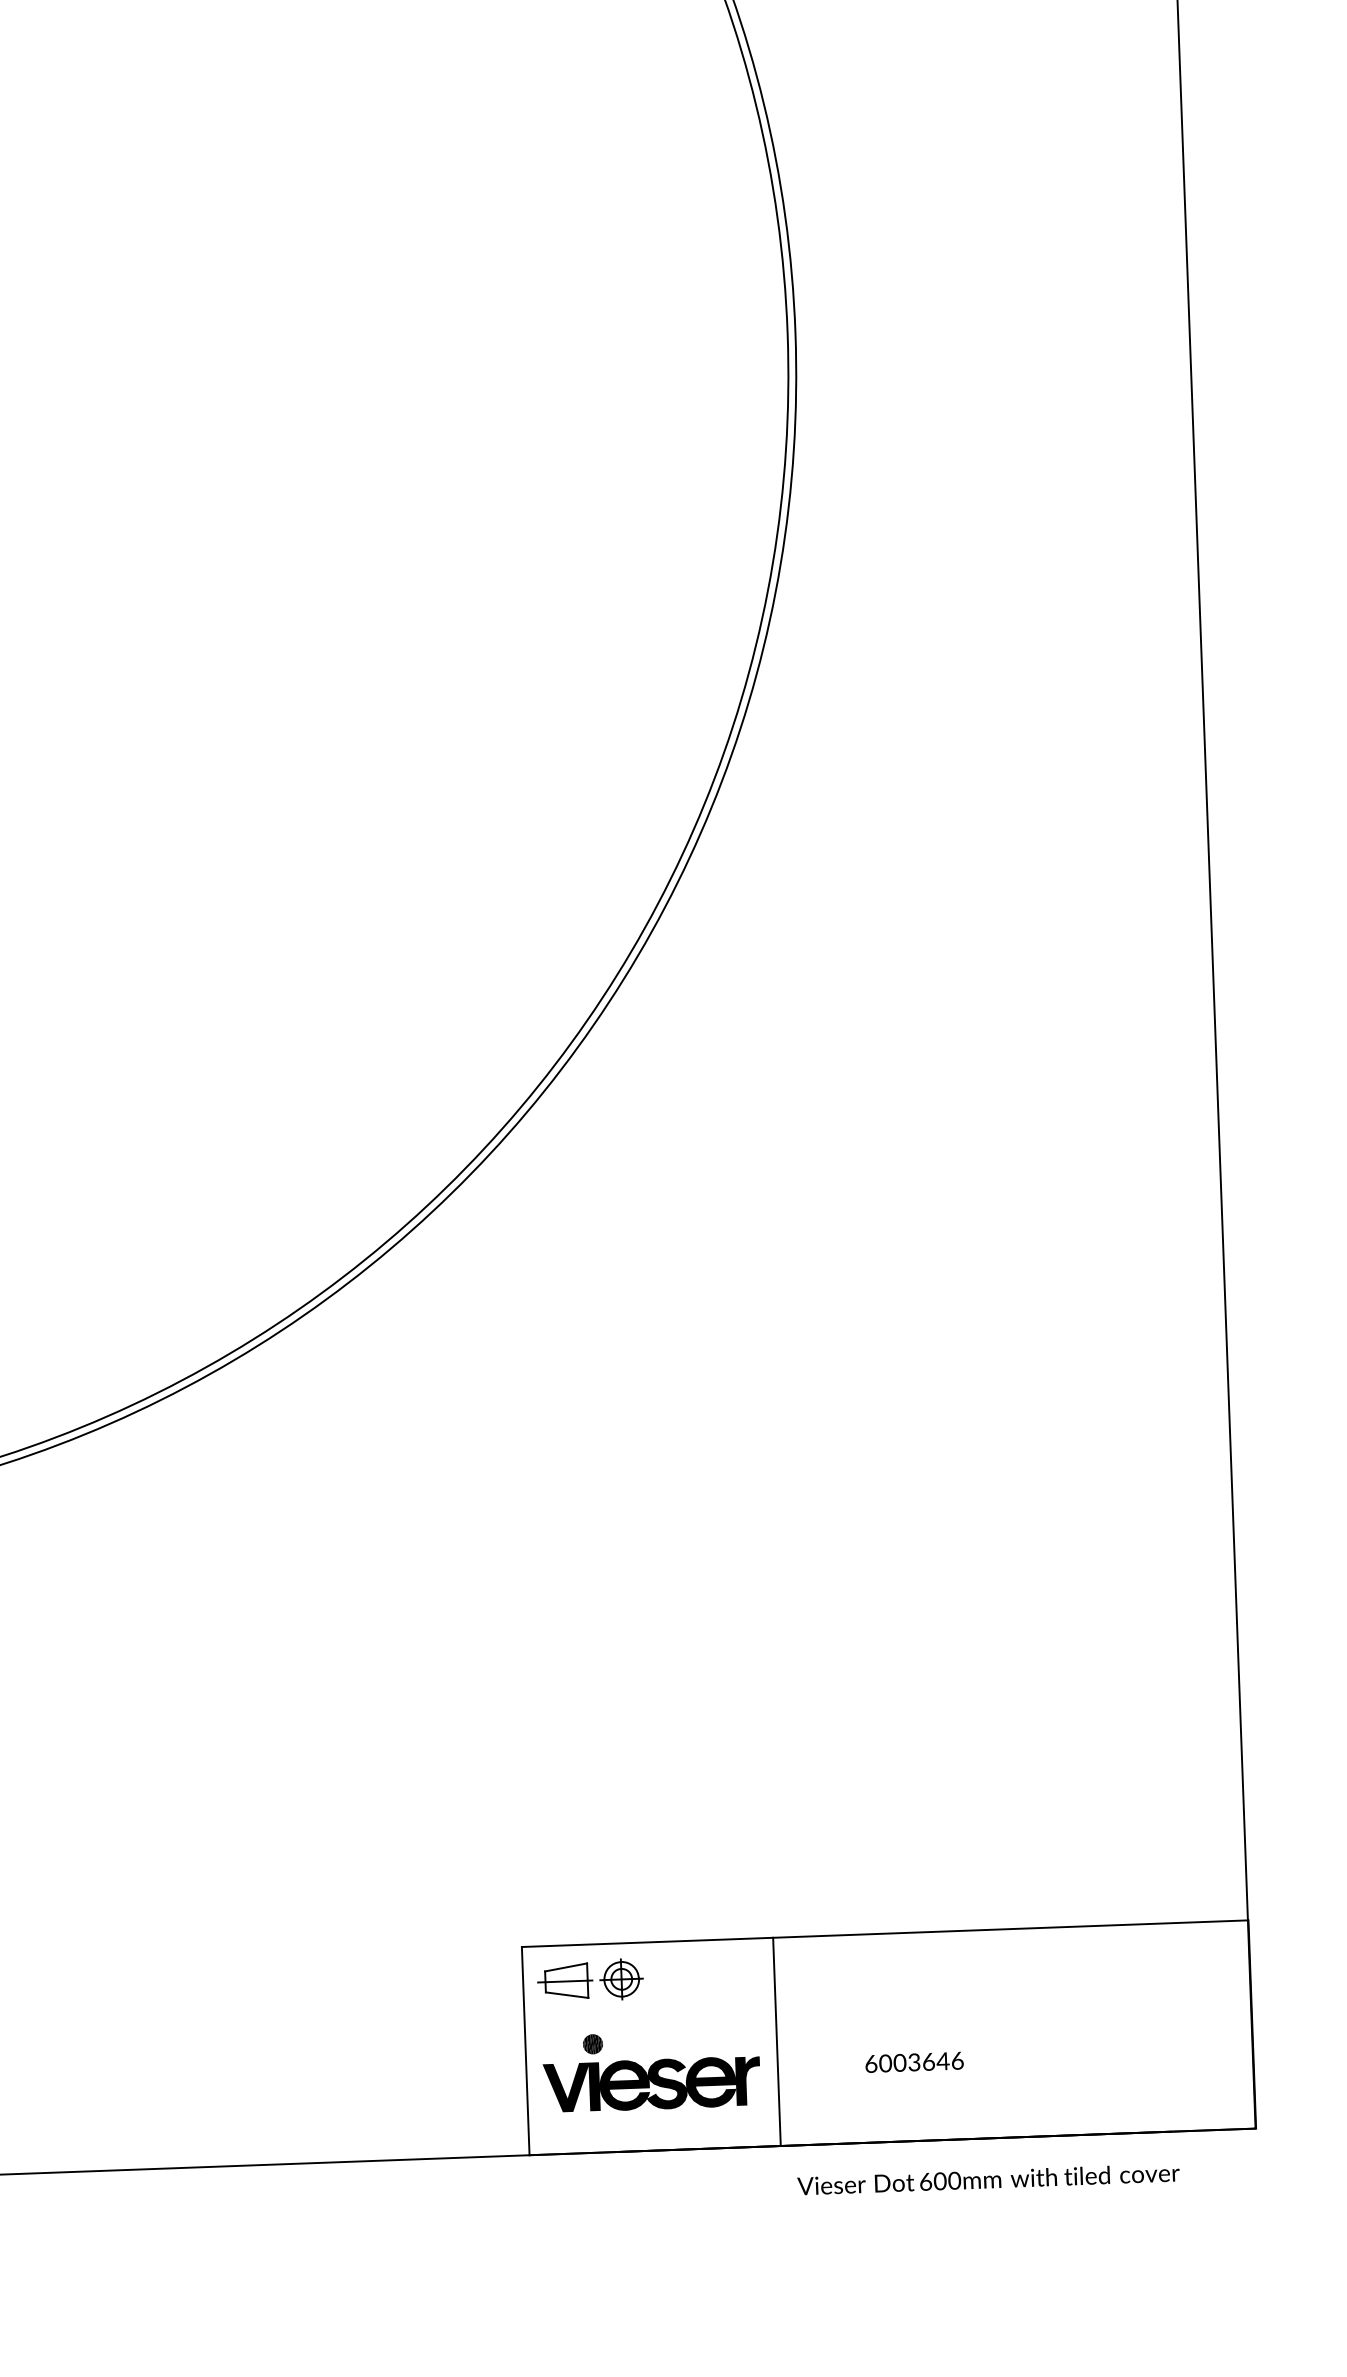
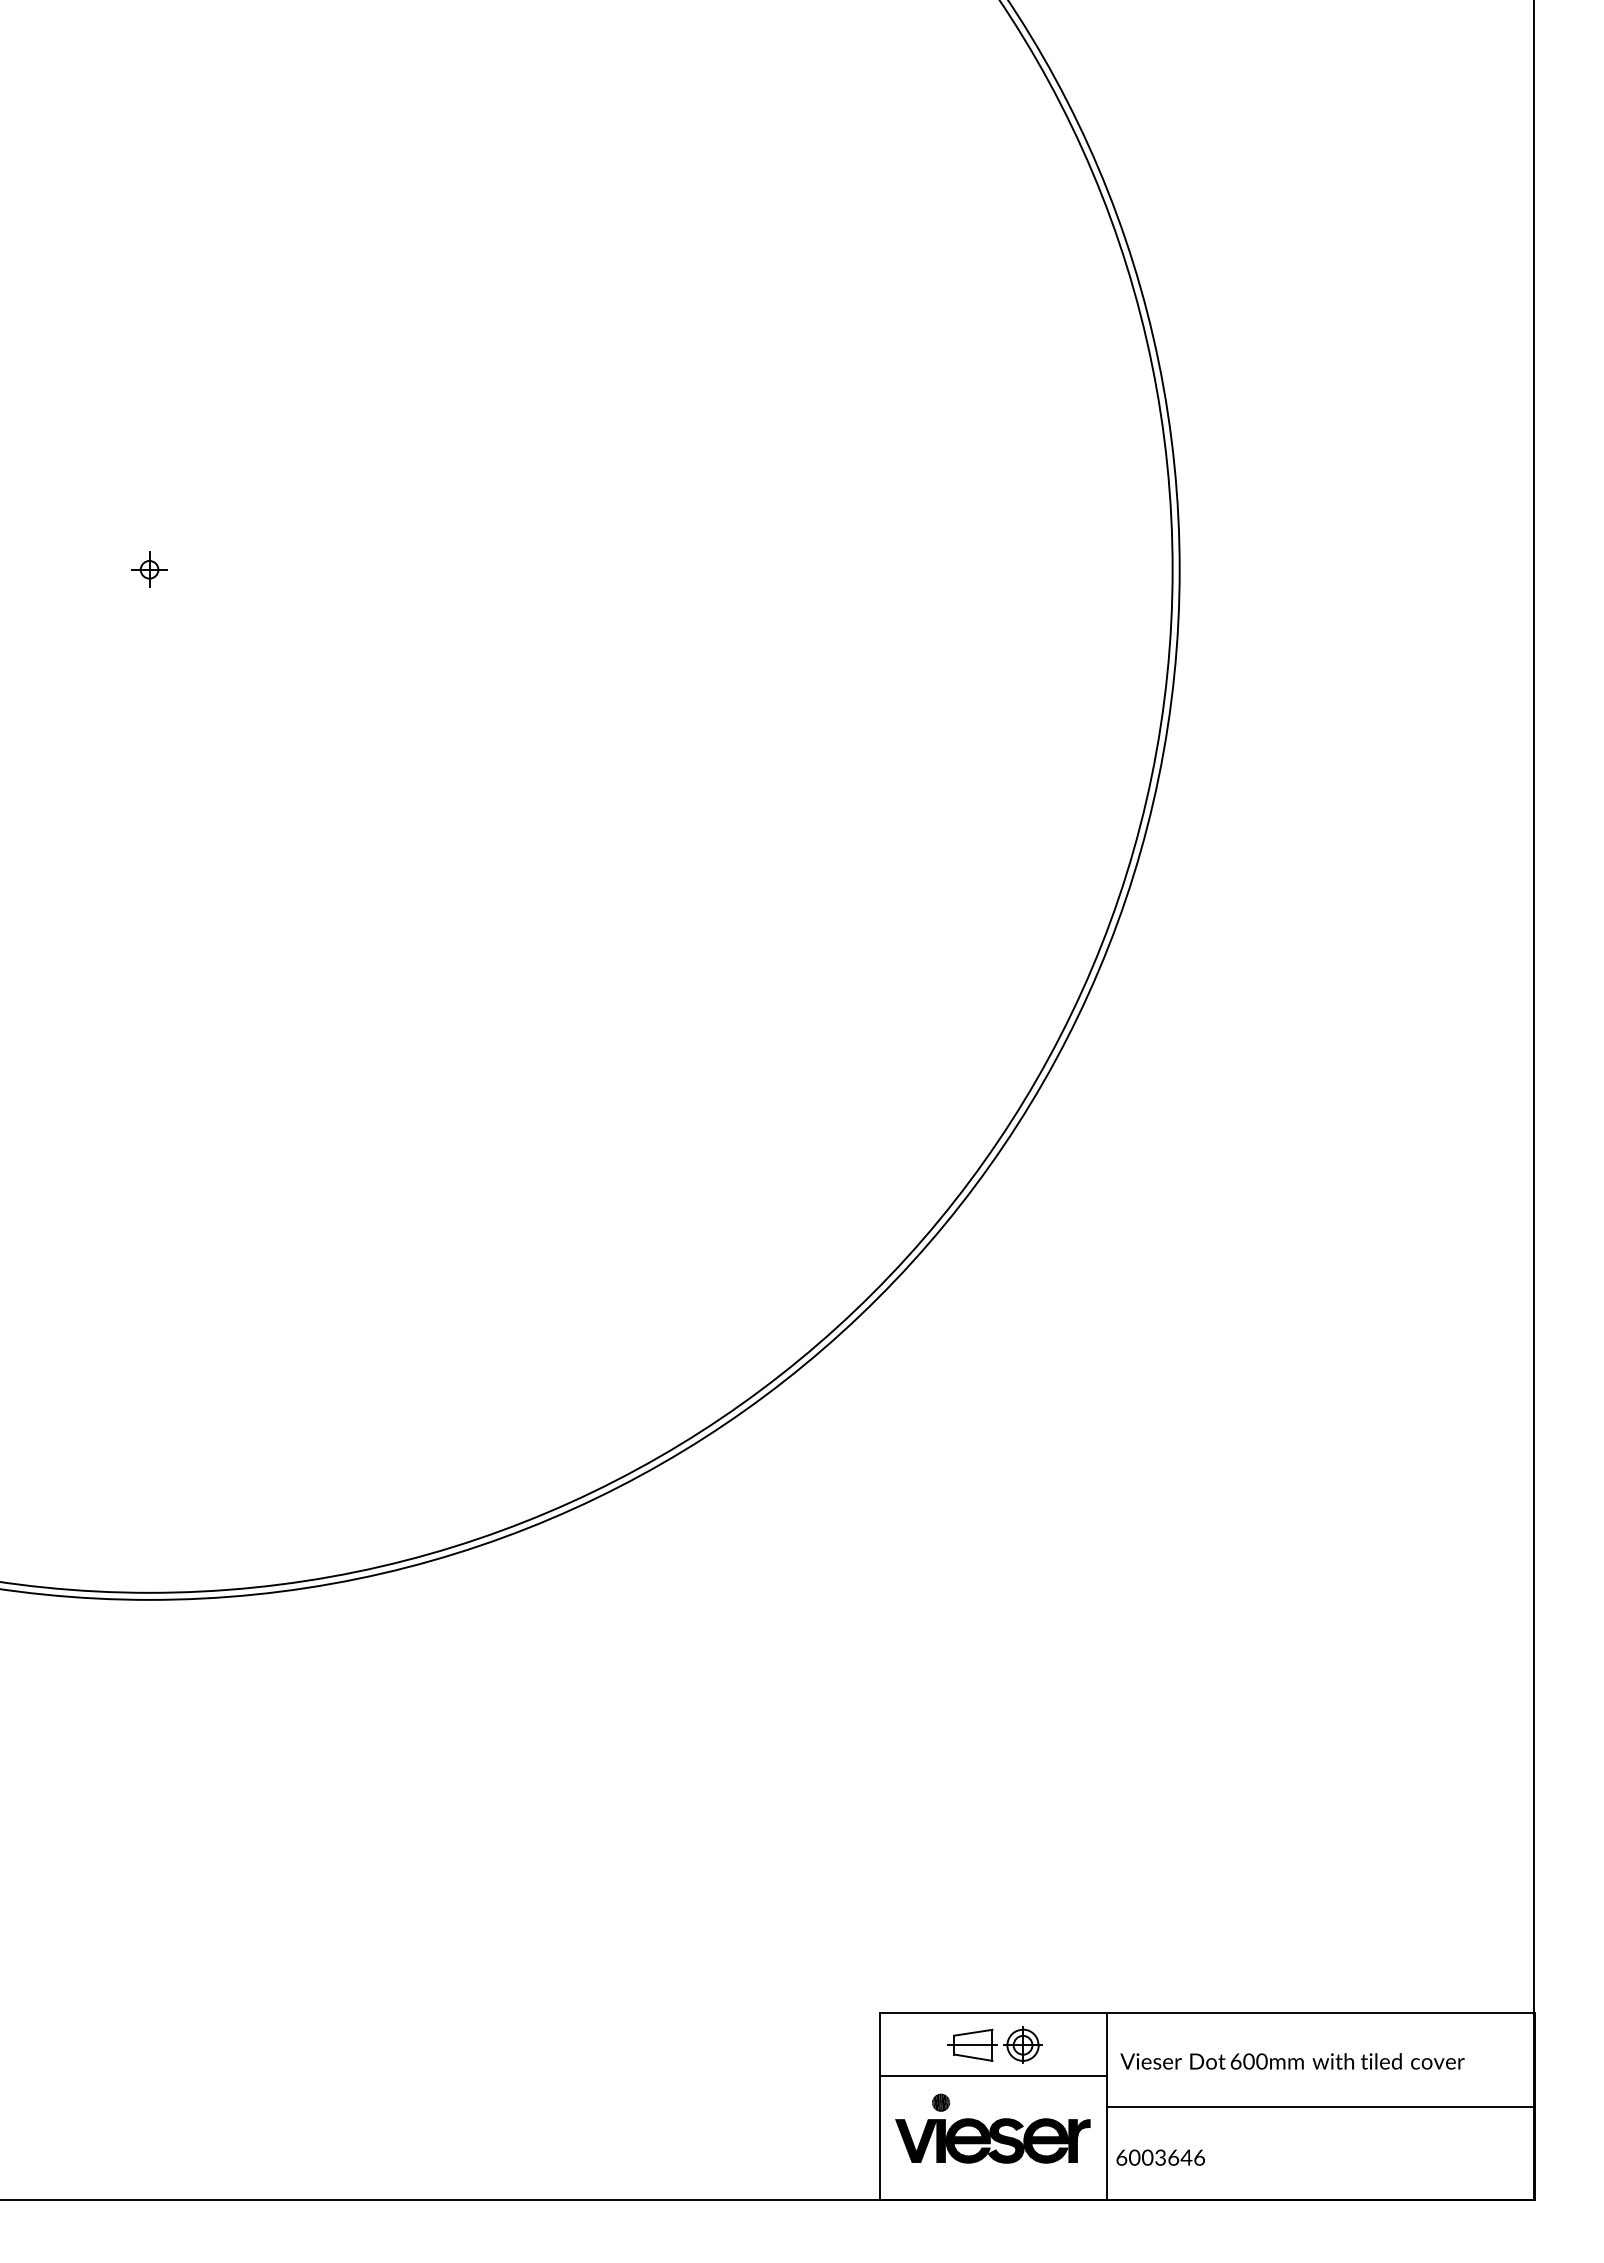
part: (589, 1979) -> (994, 2044), moved
line: (650, 2011) -> (993, 2075), added
line: (1014, 2032) -> (1320, 2106), added
text: (914, 2062) -> (1160, 2157), moved
text: (988, 2179) -> (1292, 2061), moved

